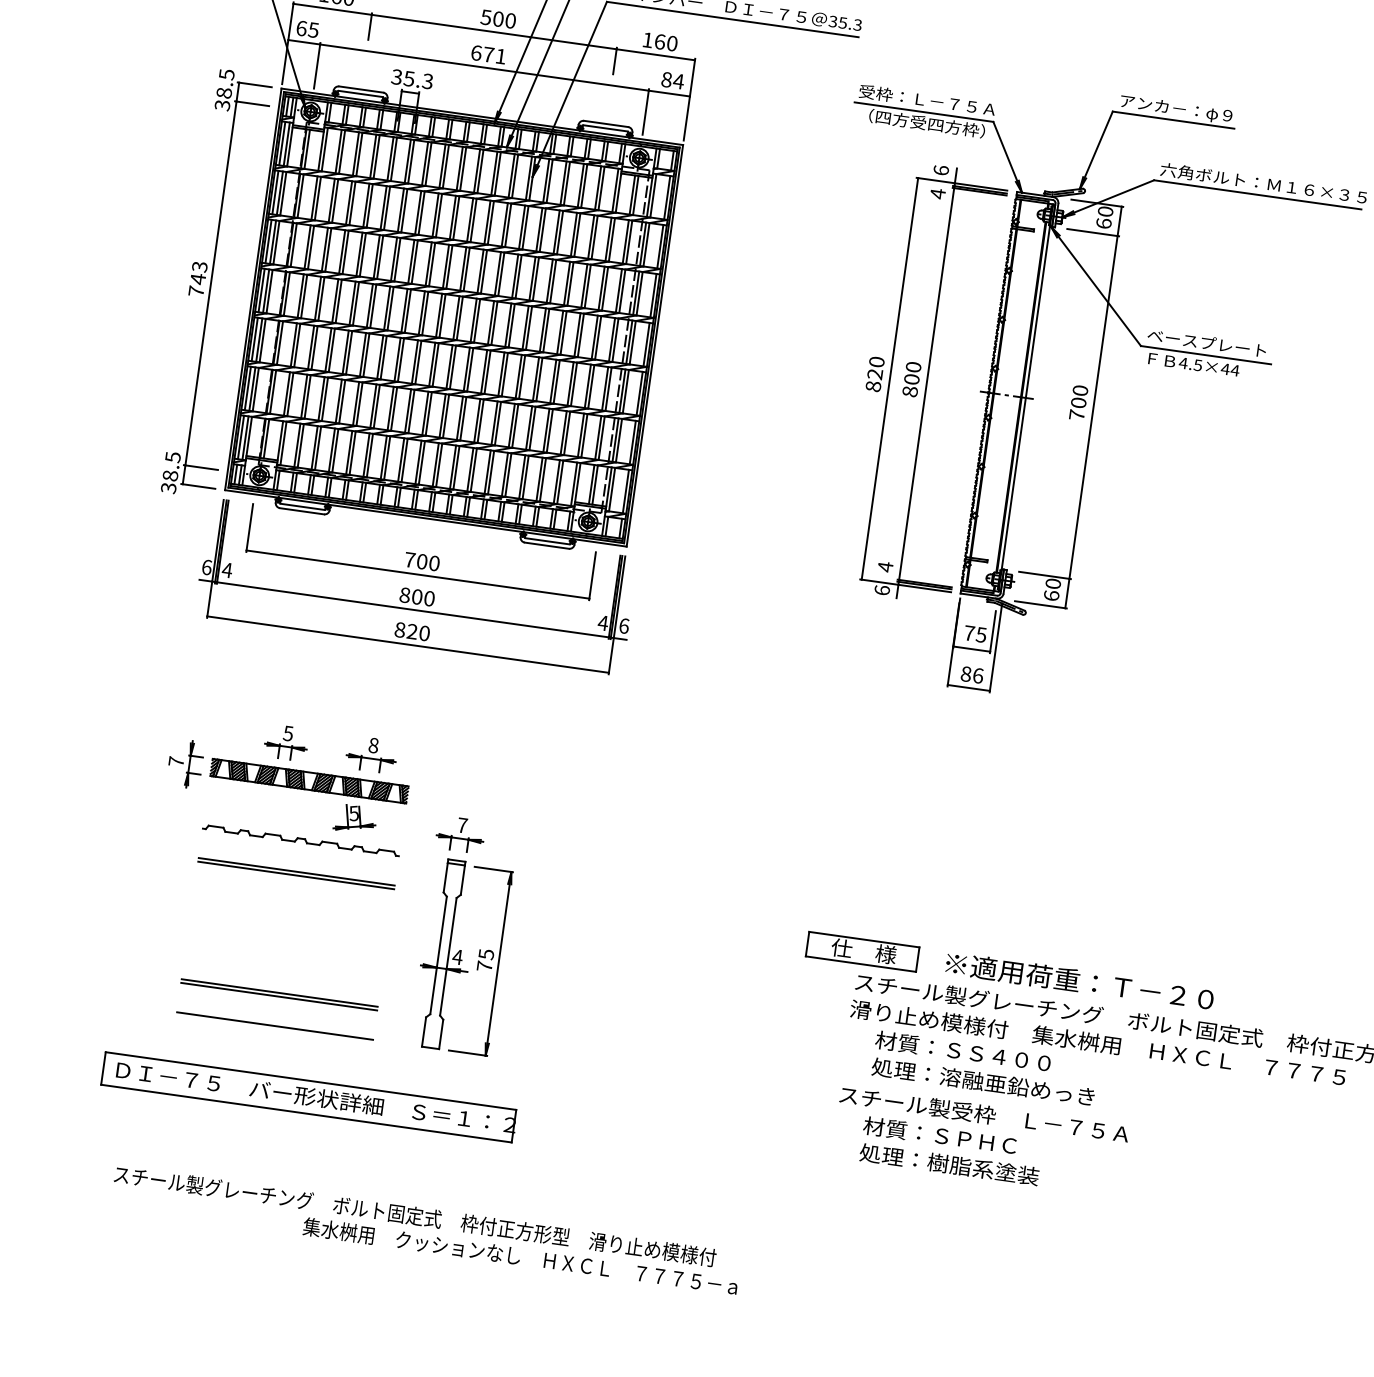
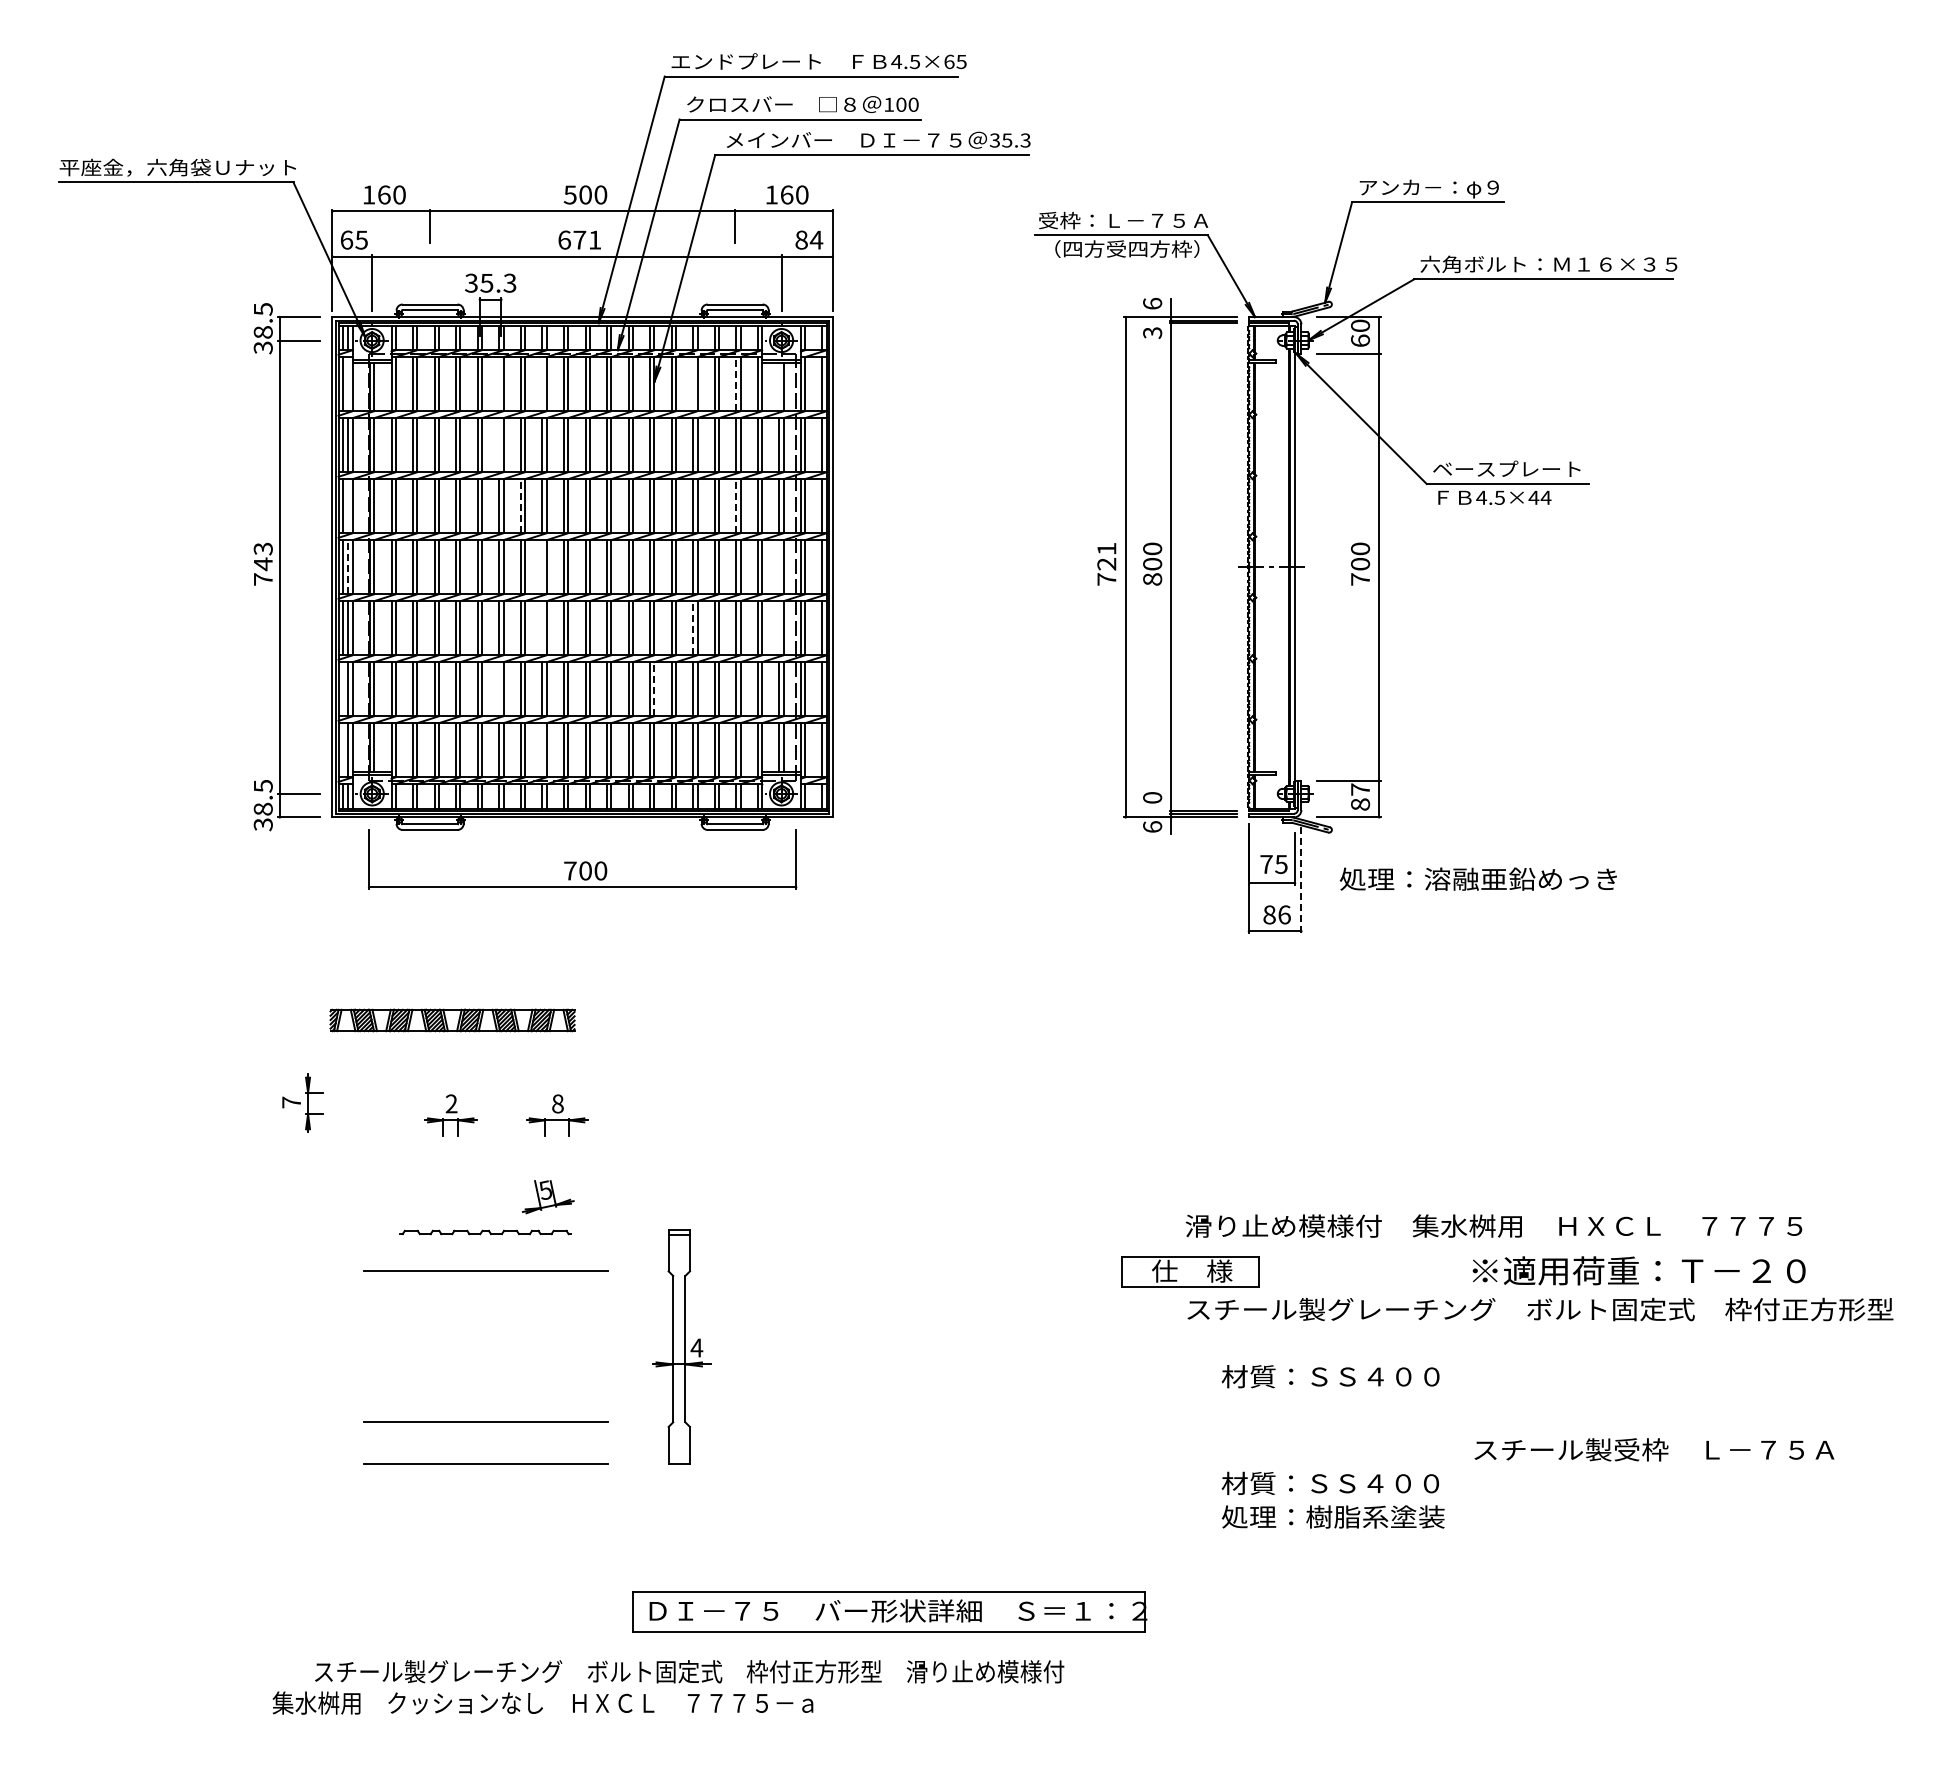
line: (286, 144) -> (348, 384), removed
line: (407, 161) -> (499, 384), removed
line: (442, 166) -> (542, 384), removed
line: (563, 183) -> (693, 384), removed
line: (598, 187) -> (736, 383), solid -> dashed
text: (937, 193) -> (1152, 332), 4 -> 3
line: (632, 194) -> (779, 386), removed
line: (401, 210) -> (499, 445), removed
line: (273, 242) -> (348, 506), removed
line: (411, 261) -> (520, 505), solid -> dashed
line: (584, 285) -> (736, 505), solid -> dashed
line: (266, 290) -> (348, 566), solid -> dashed
line: (421, 313) -> (542, 567), removed
line: (612, 340) -> (779, 567), removed
line: (414, 362) -> (542, 628), removed
text: (874, 373) -> (1106, 563), 820 -> 721
line: (536, 378) -> (693, 627), solid -> dashed
line: (247, 388) -> (342, 689), removed
line: (605, 388) -> (779, 628), removed
line: (373, 406) -> (499, 689), removed
line: (498, 423) -> (654, 688), solid -> dashed
line: (240, 437) -> (342, 750), removed
line: (401, 460) -> (542, 750), removed
text: (885, 566) -> (1152, 797), 4 -> 0
part: (416, 586) -> (582, 902), removed
text: (1052, 589) -> (1360, 796), 60 -> 87
line: (996, 647) -> (1301, 877), solid -> dashed
text: (288, 733) -> (451, 1103), 5 -> 2
part: (185, 762) -> (302, 1102), moved
part: (309, 781) -> (452, 1020), moved
part: (459, 834) -> (678, 1197), removed
part: (301, 840) -> (485, 1232), size x0.7
line: (296, 875) -> (485, 1275), removed
part: (480, 960) -> (725, 1348), removed
text: (1079, 981) -> (1638, 1270), moved
line: (279, 996) -> (485, 1426), removed
text: (1097, 1042) -> (1493, 1225), moved
text: (982, 1081) -> (1477, 878), moved
part: (309, 1097) -> (889, 1611), moved
text: (984, 1114) -> (1654, 1449), moved
text: (998, 1144) -> (1389, 1483), 材質：ＳＰＨＣ -> 材質：ＳＳ４００
text: (520, 1256) -> (542, 1702), moved

